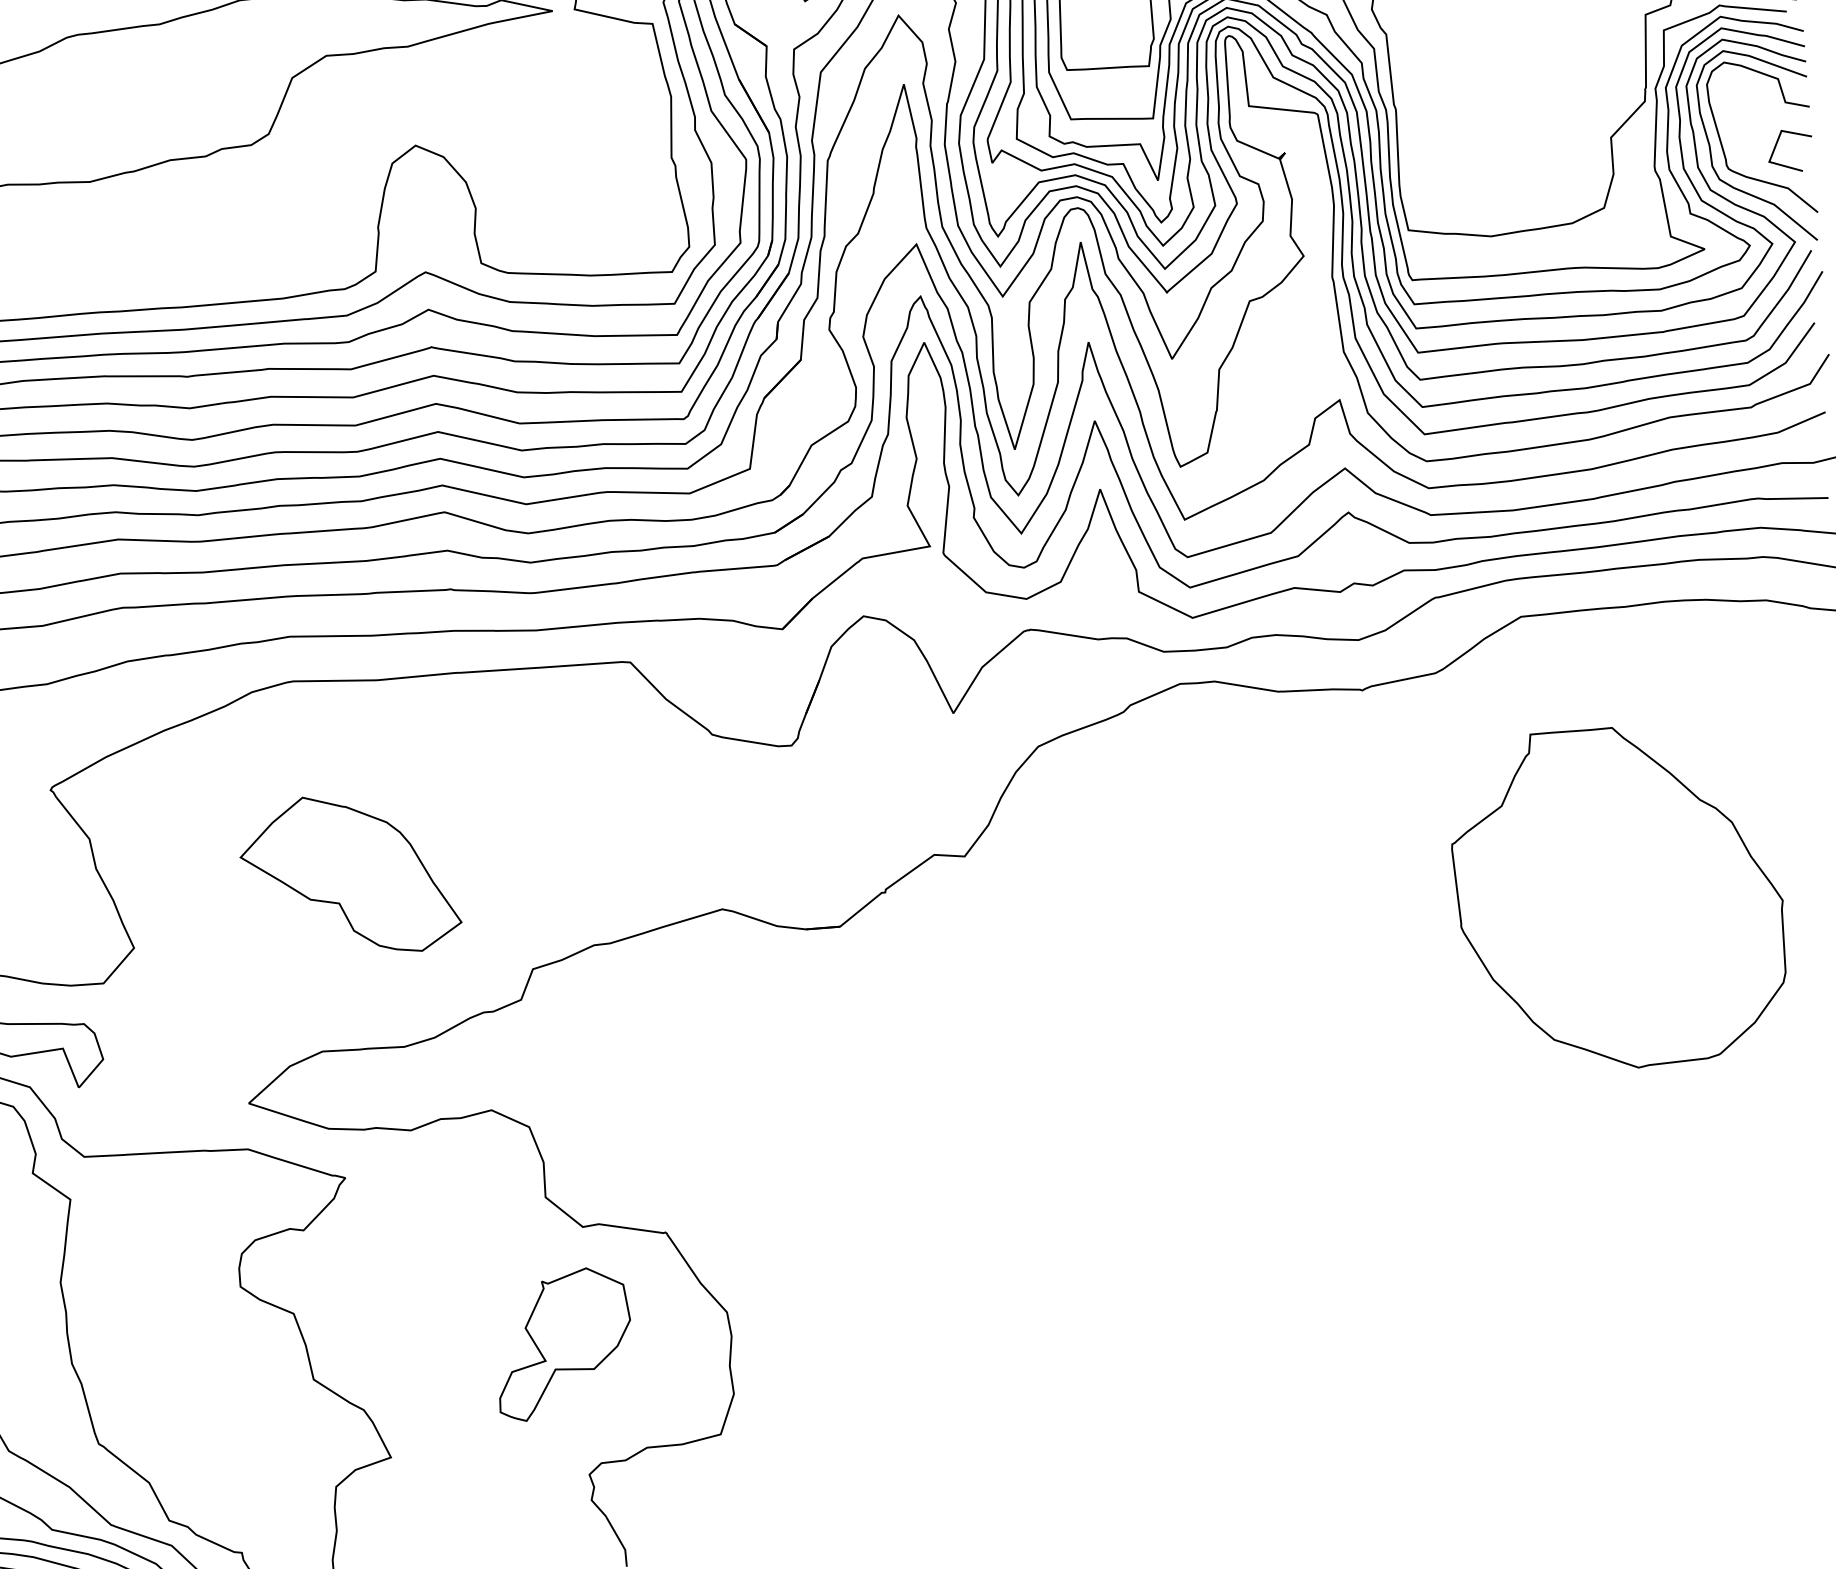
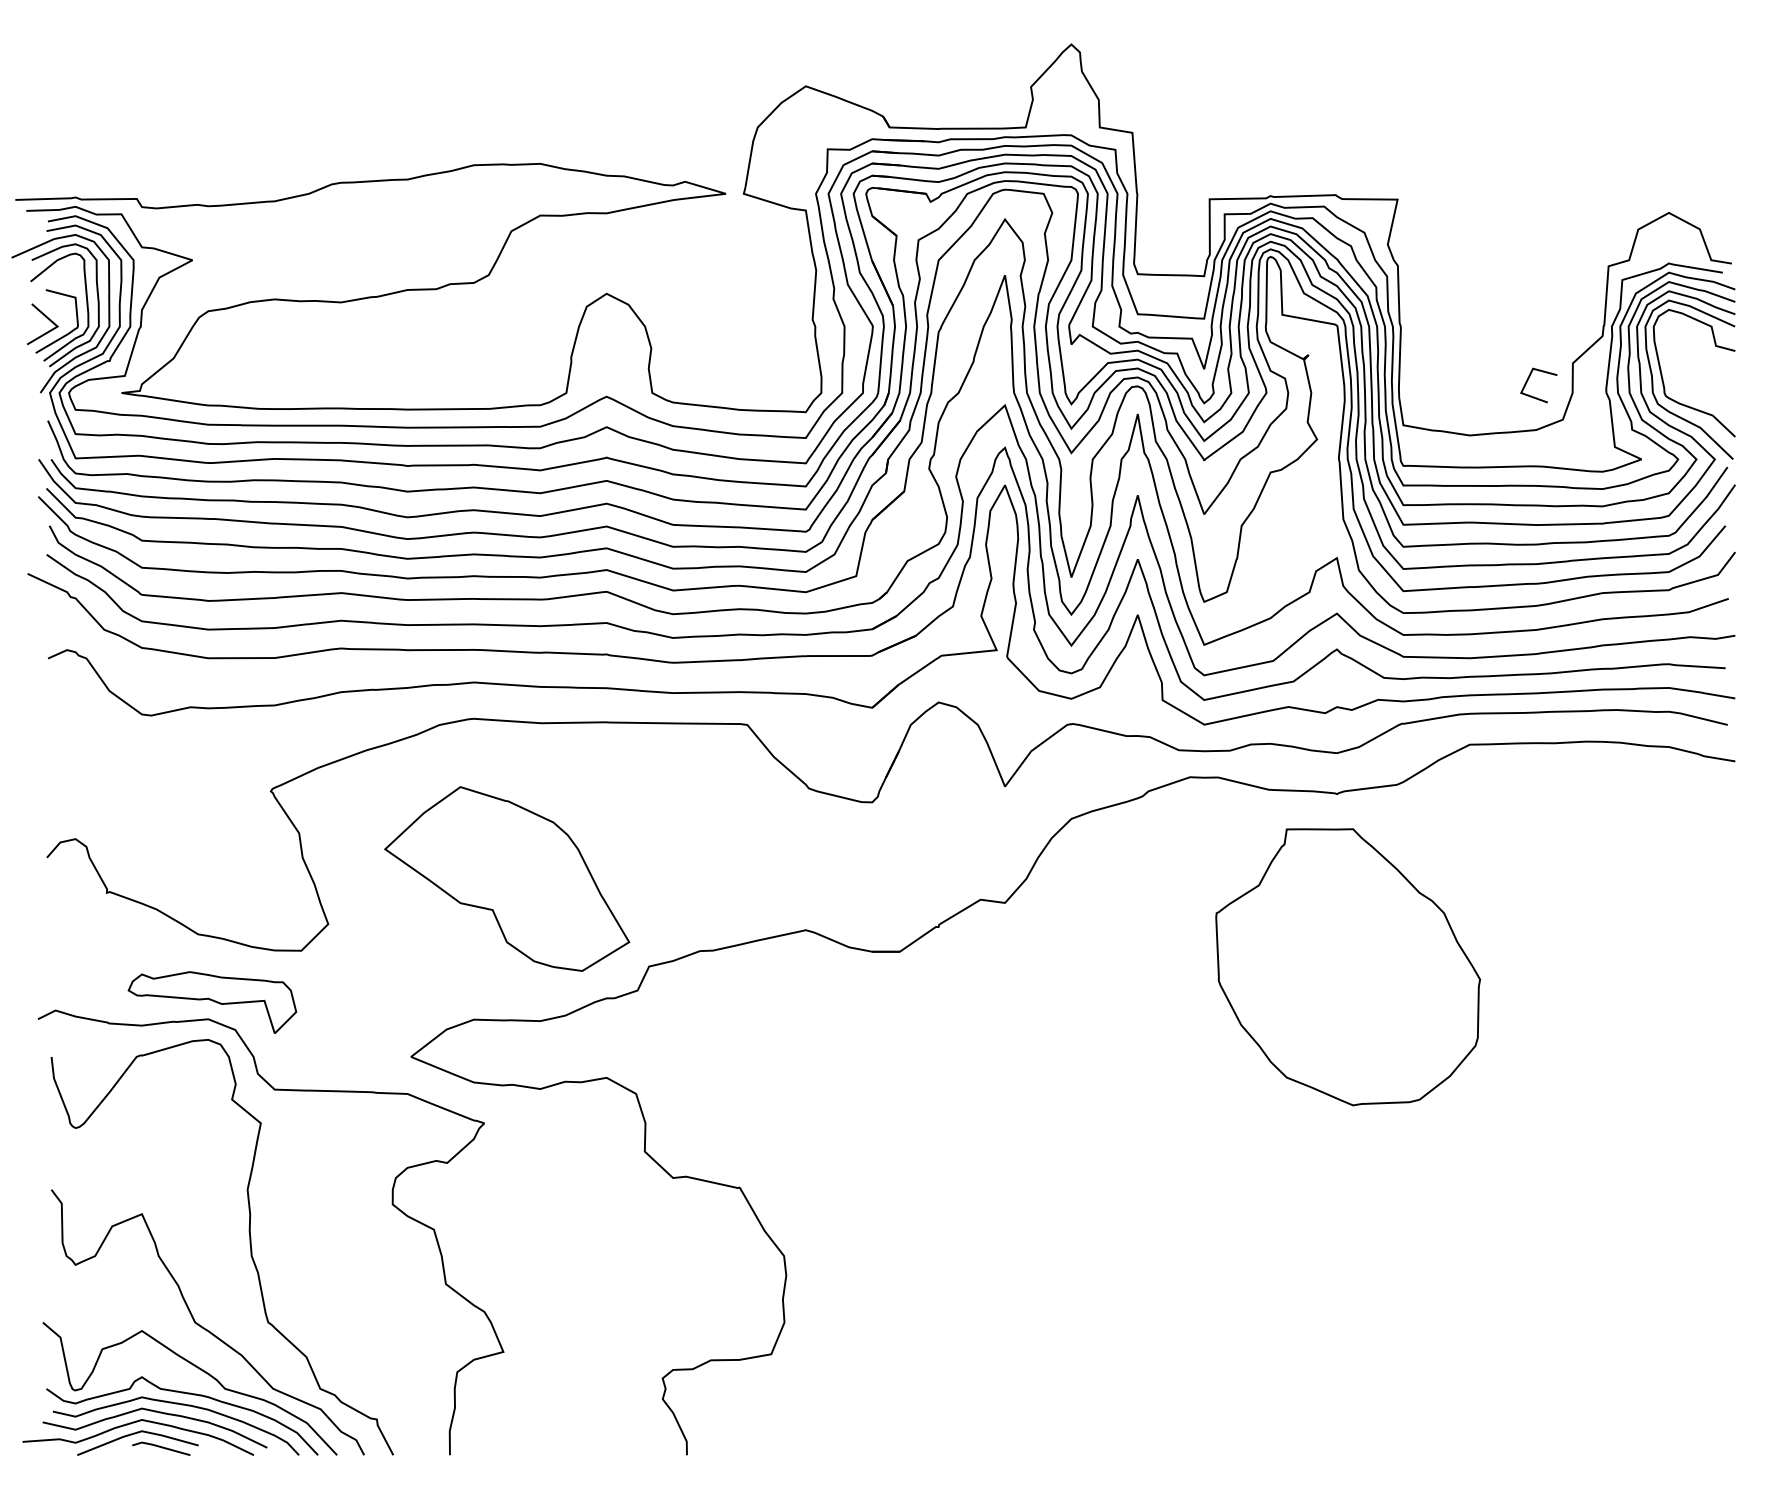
line: (1777, 145) -> (1528, 380), moved
part: (350, 874) -> (507, 878), size x1.4
part: (1618, 898) -> (1347, 967), moved
part: (564, 1343) -> (650, 1270), removed

